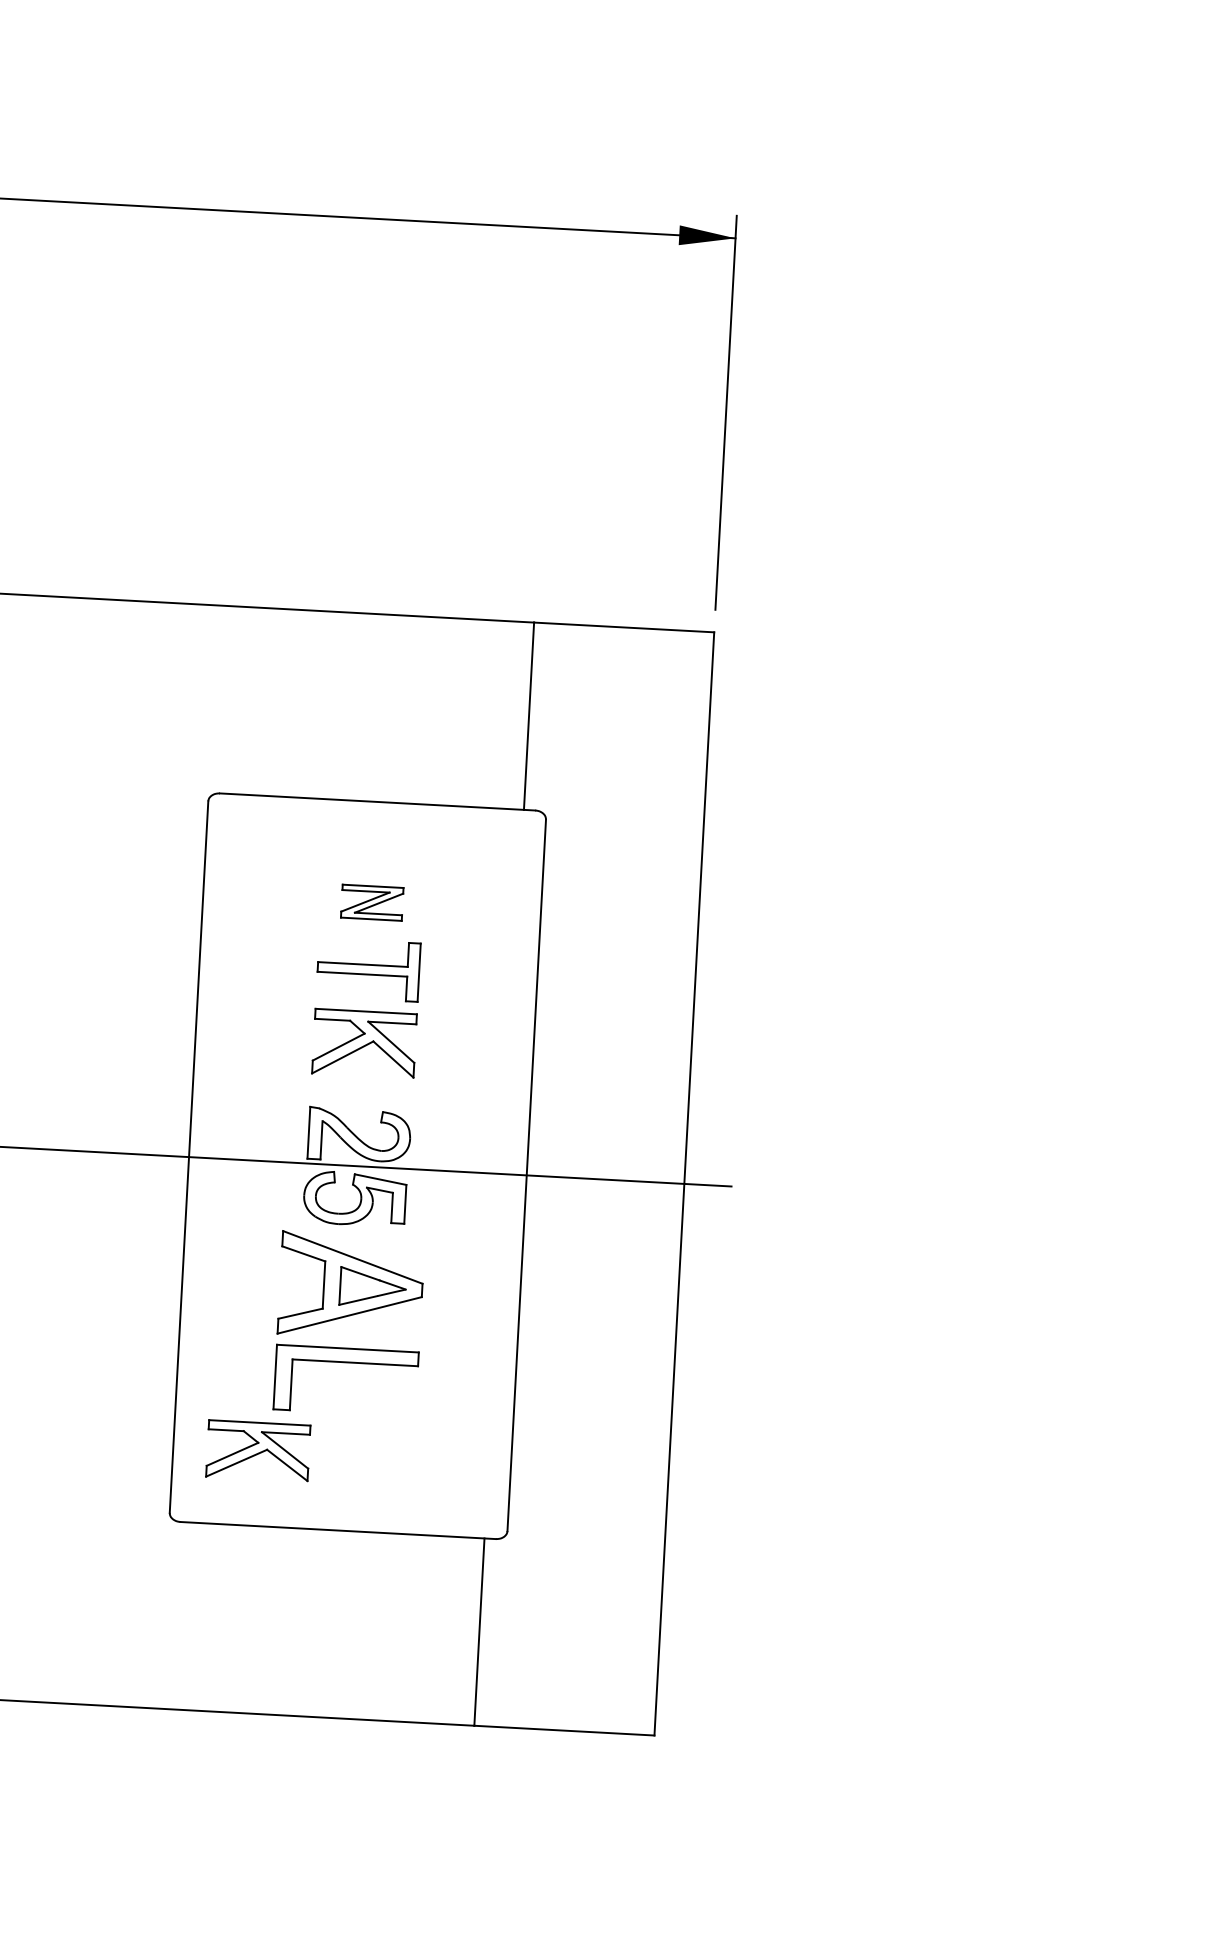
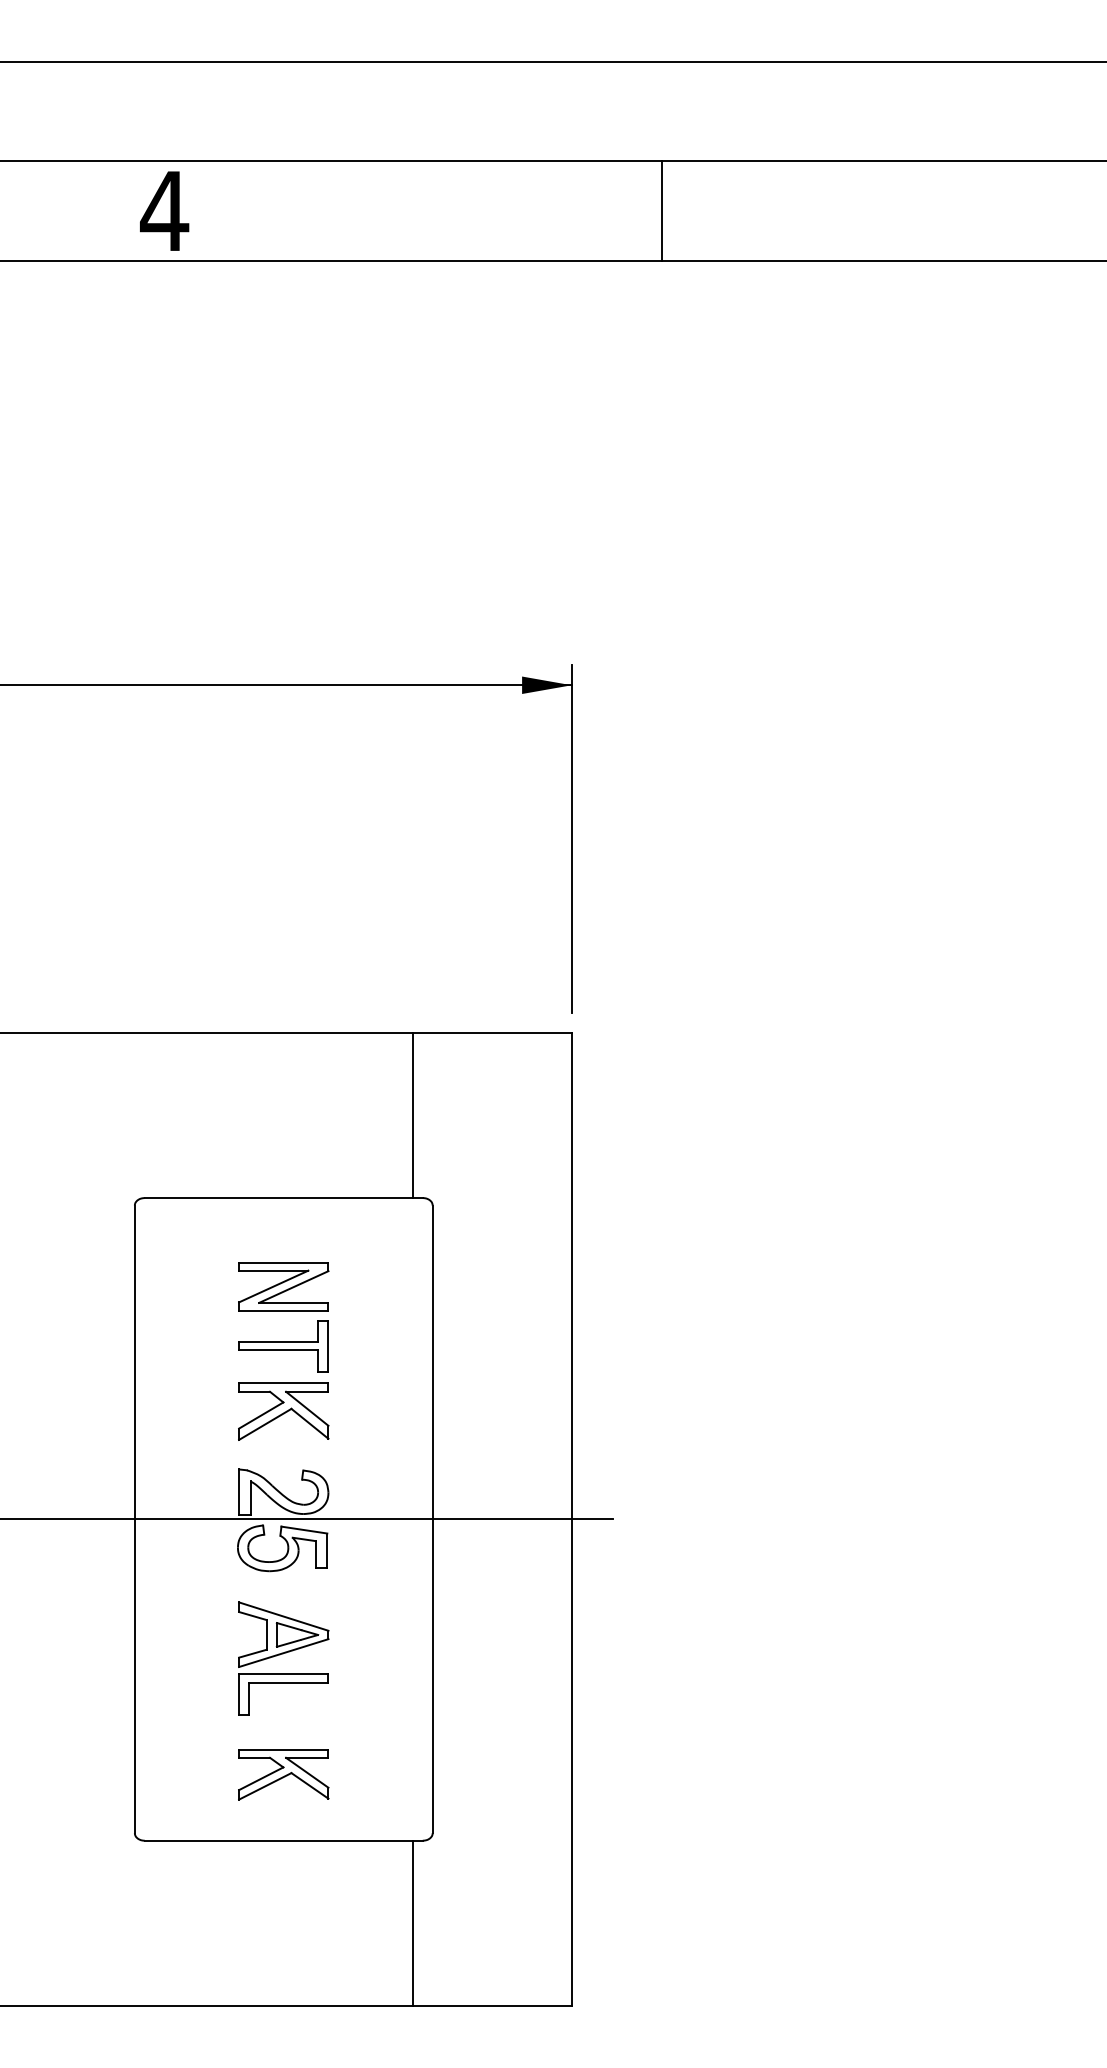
part: (371, 902) -> (283, 1286), size x1.67
part: (349, 1323) -> (283, 1658), size x0.71
part: (258, 1450) -> (283, 1774), moved

